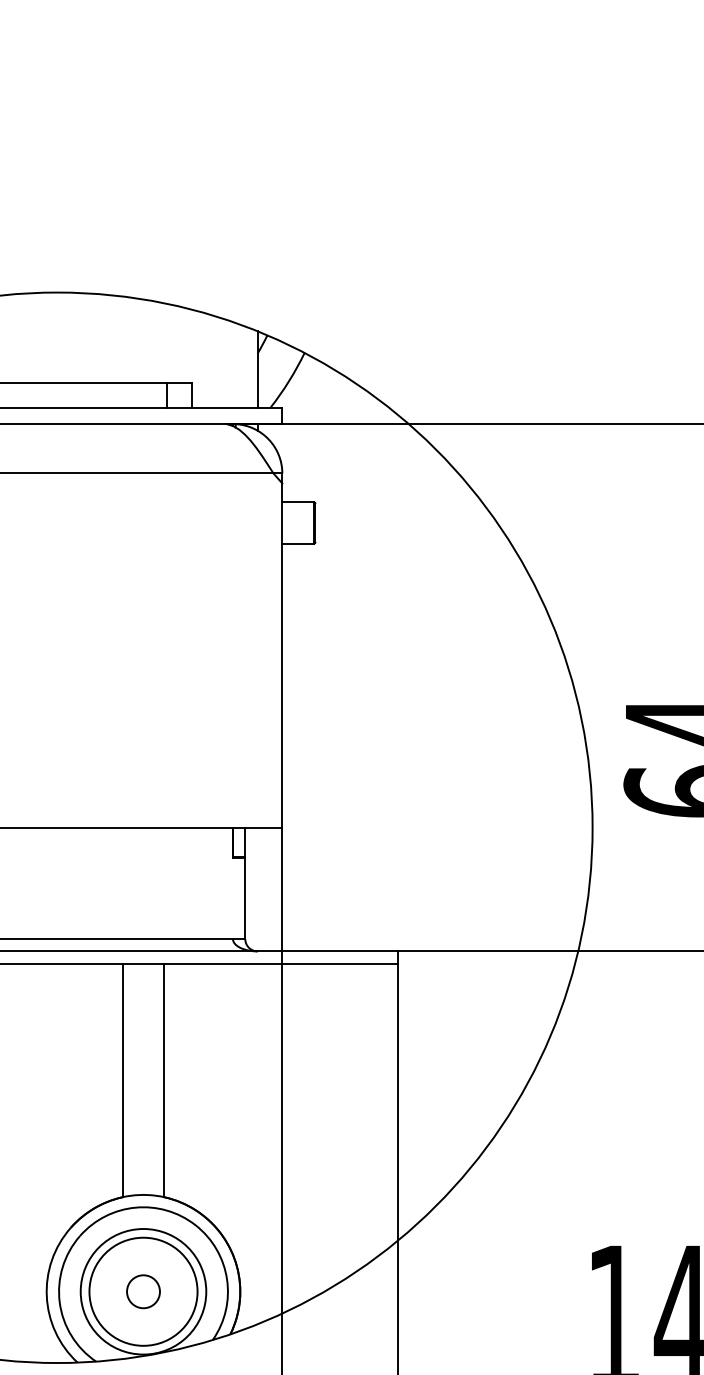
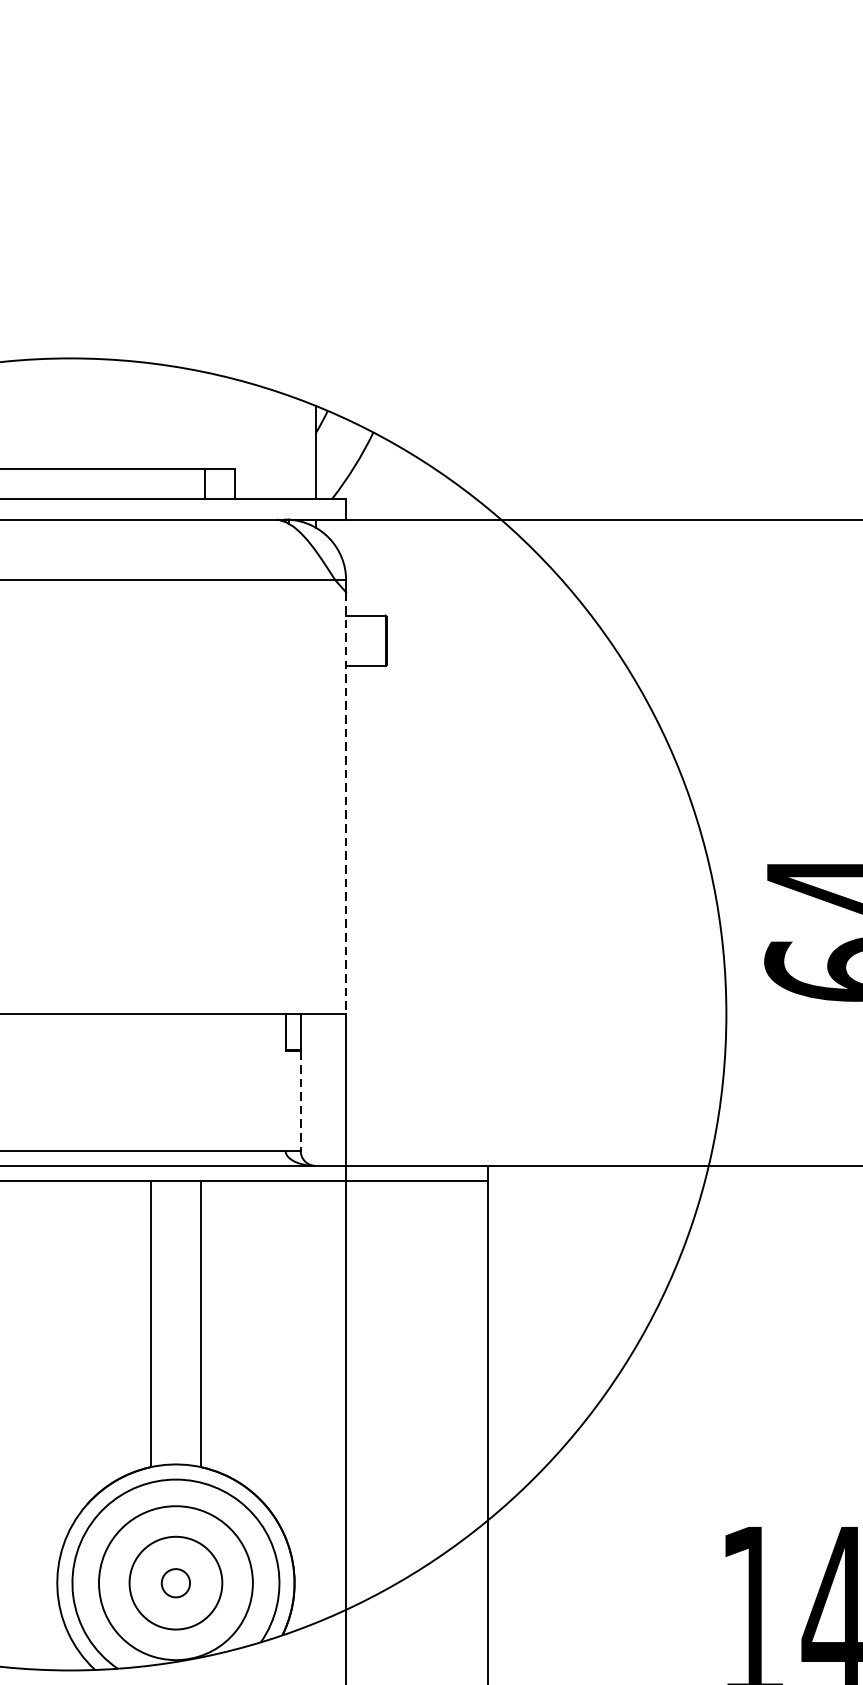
line: (282, 656) -> (346, 804), solid -> dashed
line: (245, 898) -> (300, 1101), solid -> dashed
circle: (143, 1291) -> (175, 1582), size x0.7
circle: (143, 1291) -> (175, 1582), size x0.7

